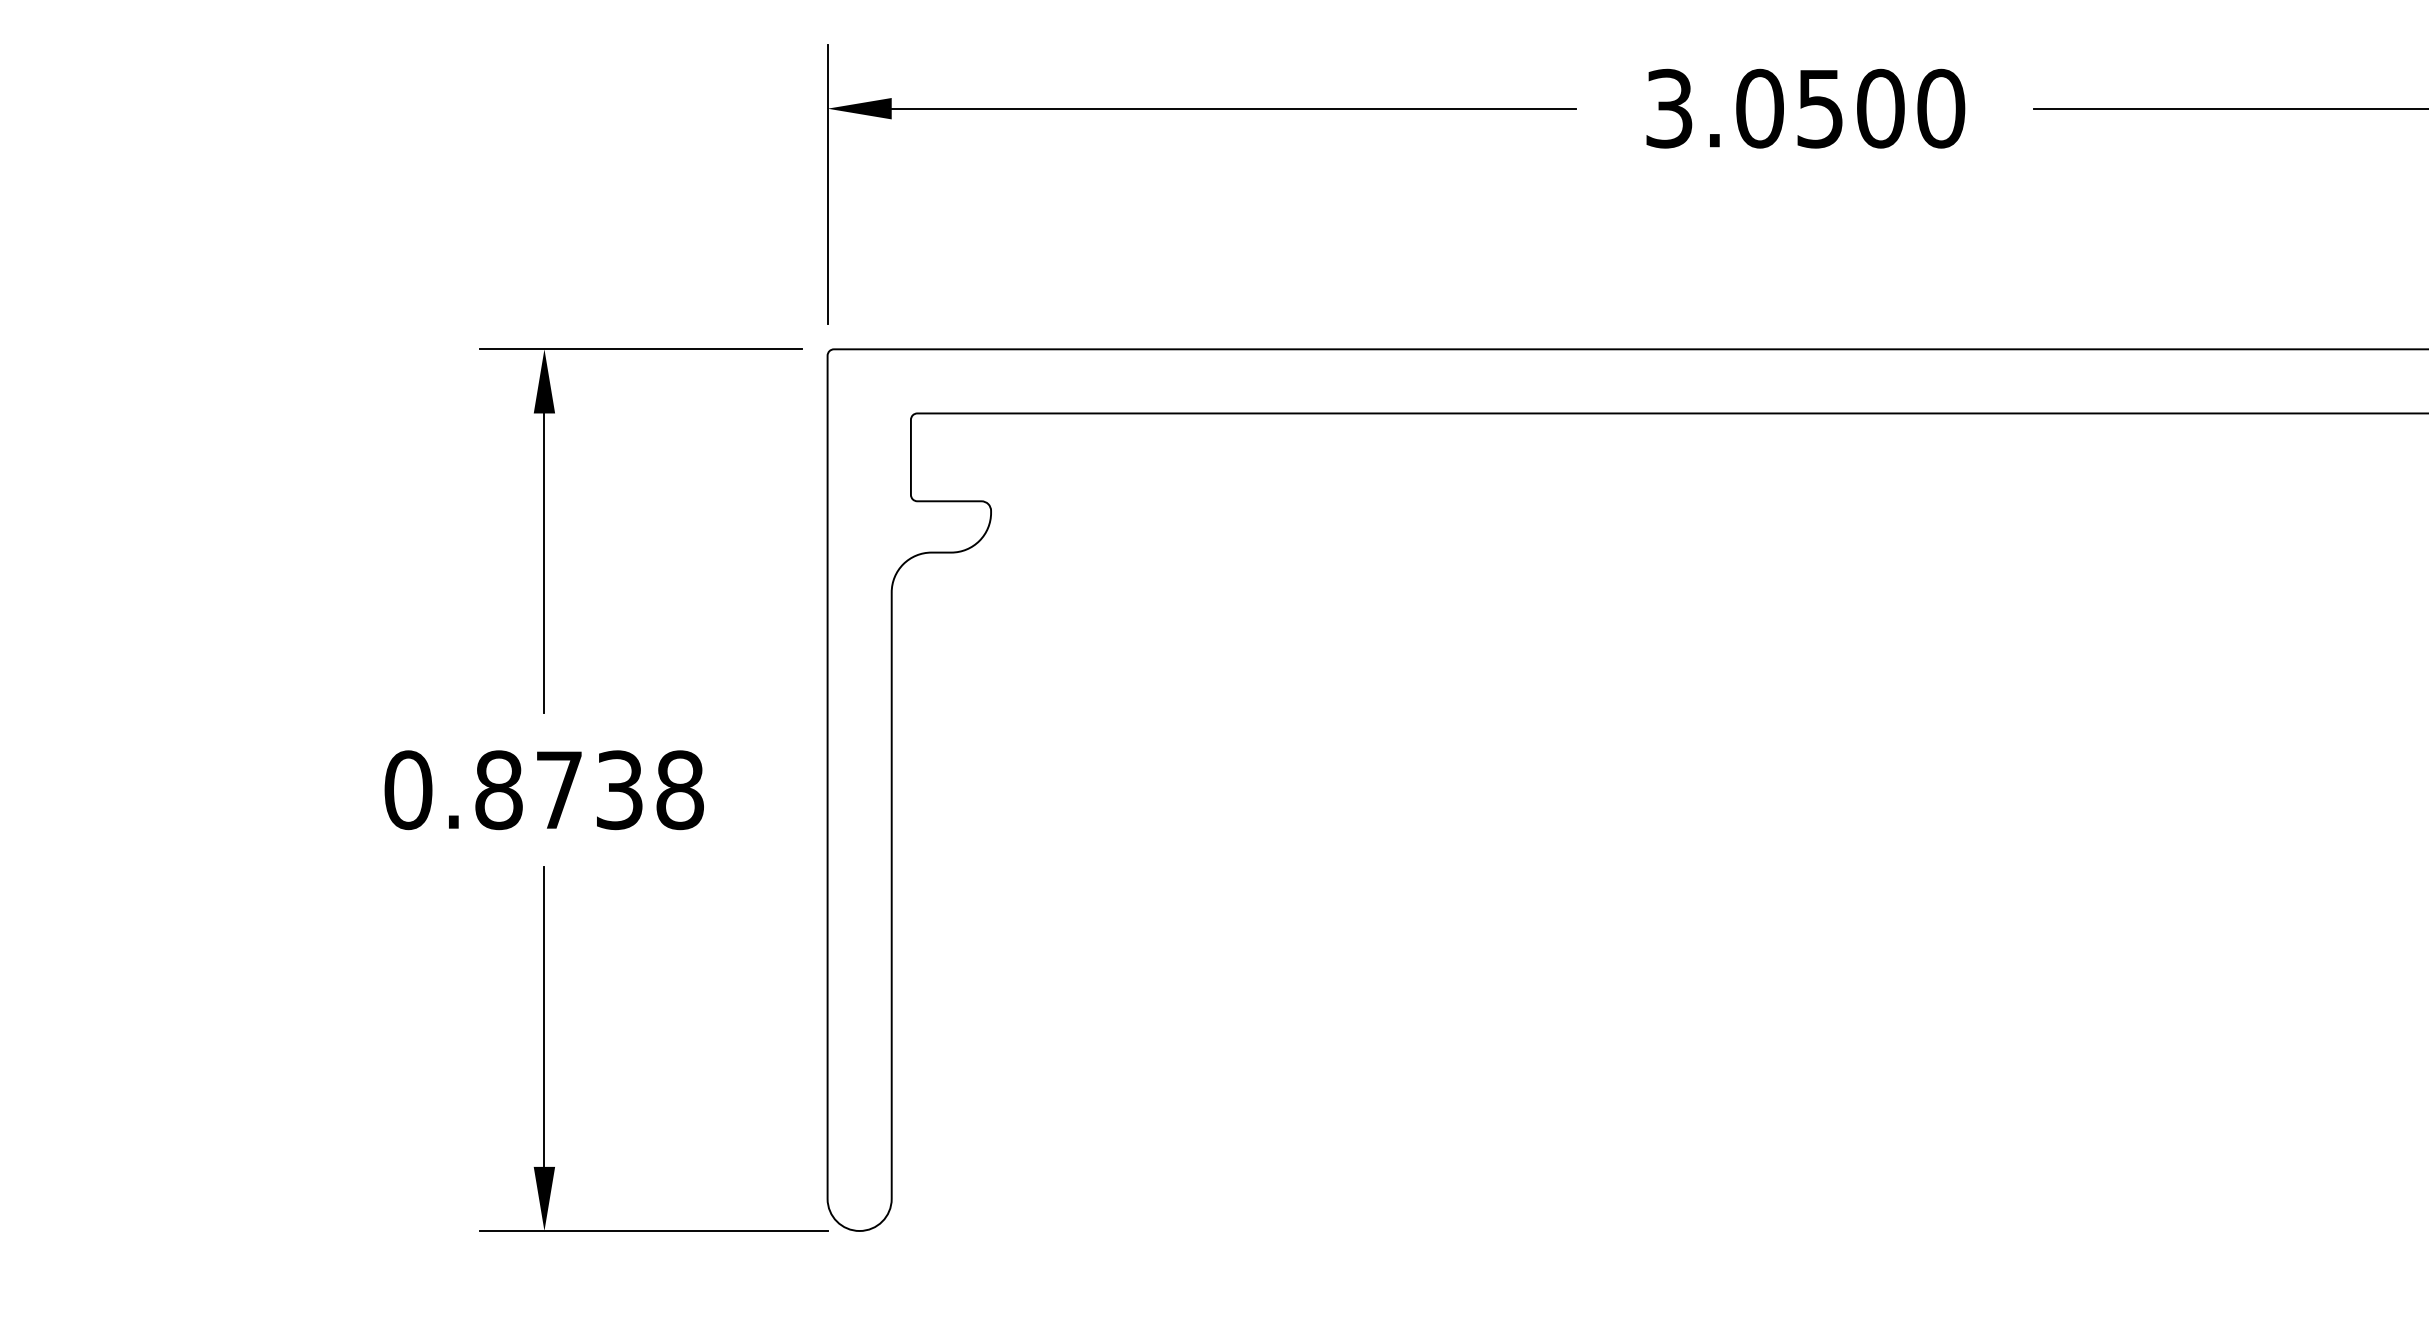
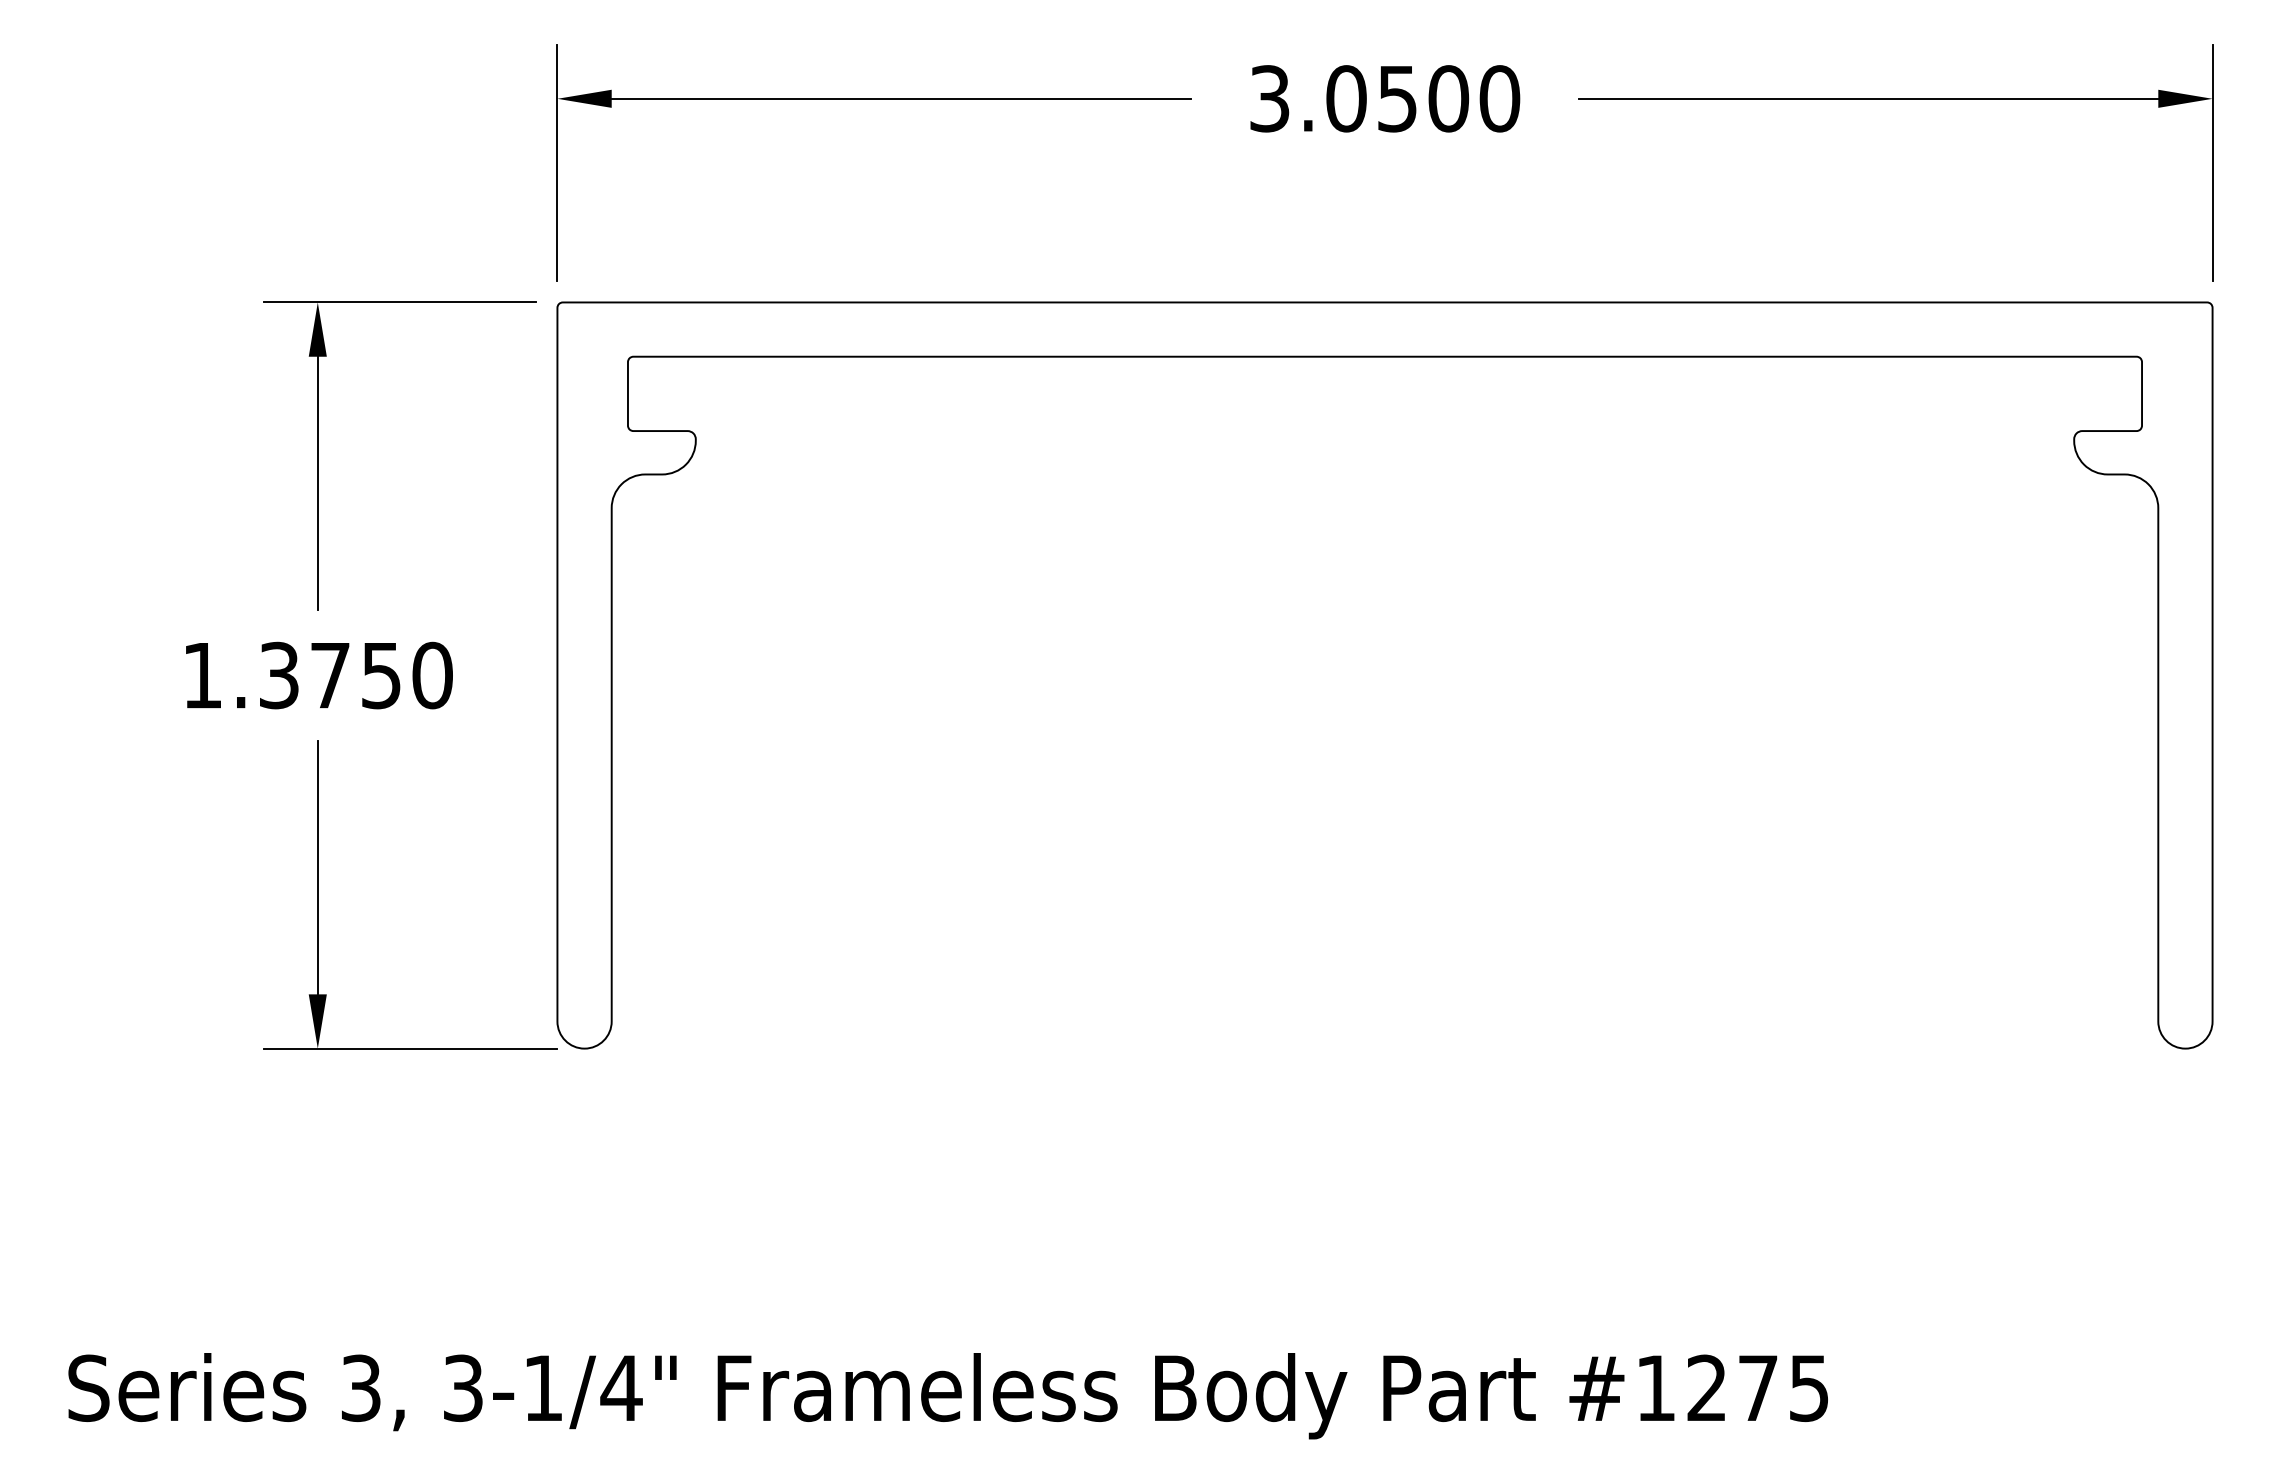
text: (544, 790) -> (317, 675), 0.8738 -> 1.3750

